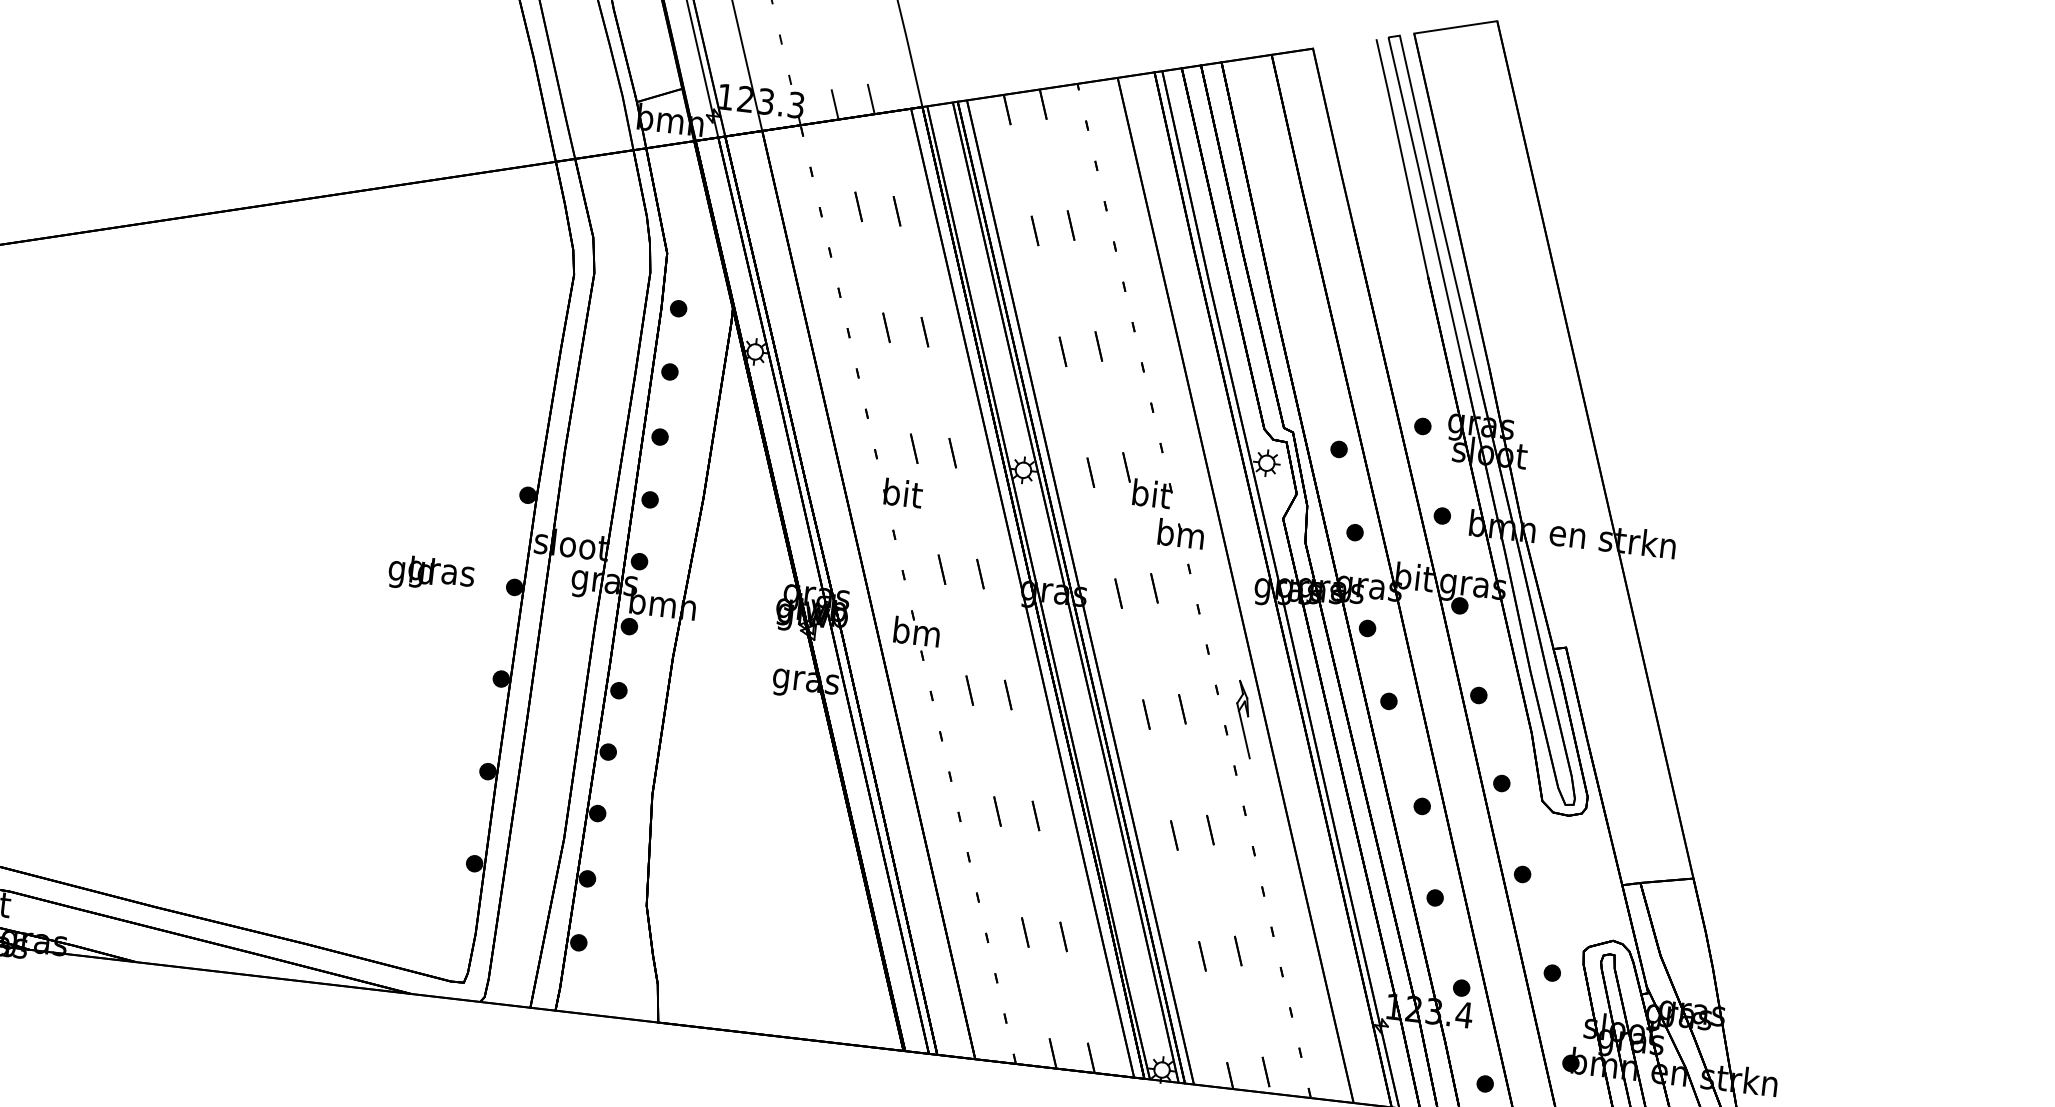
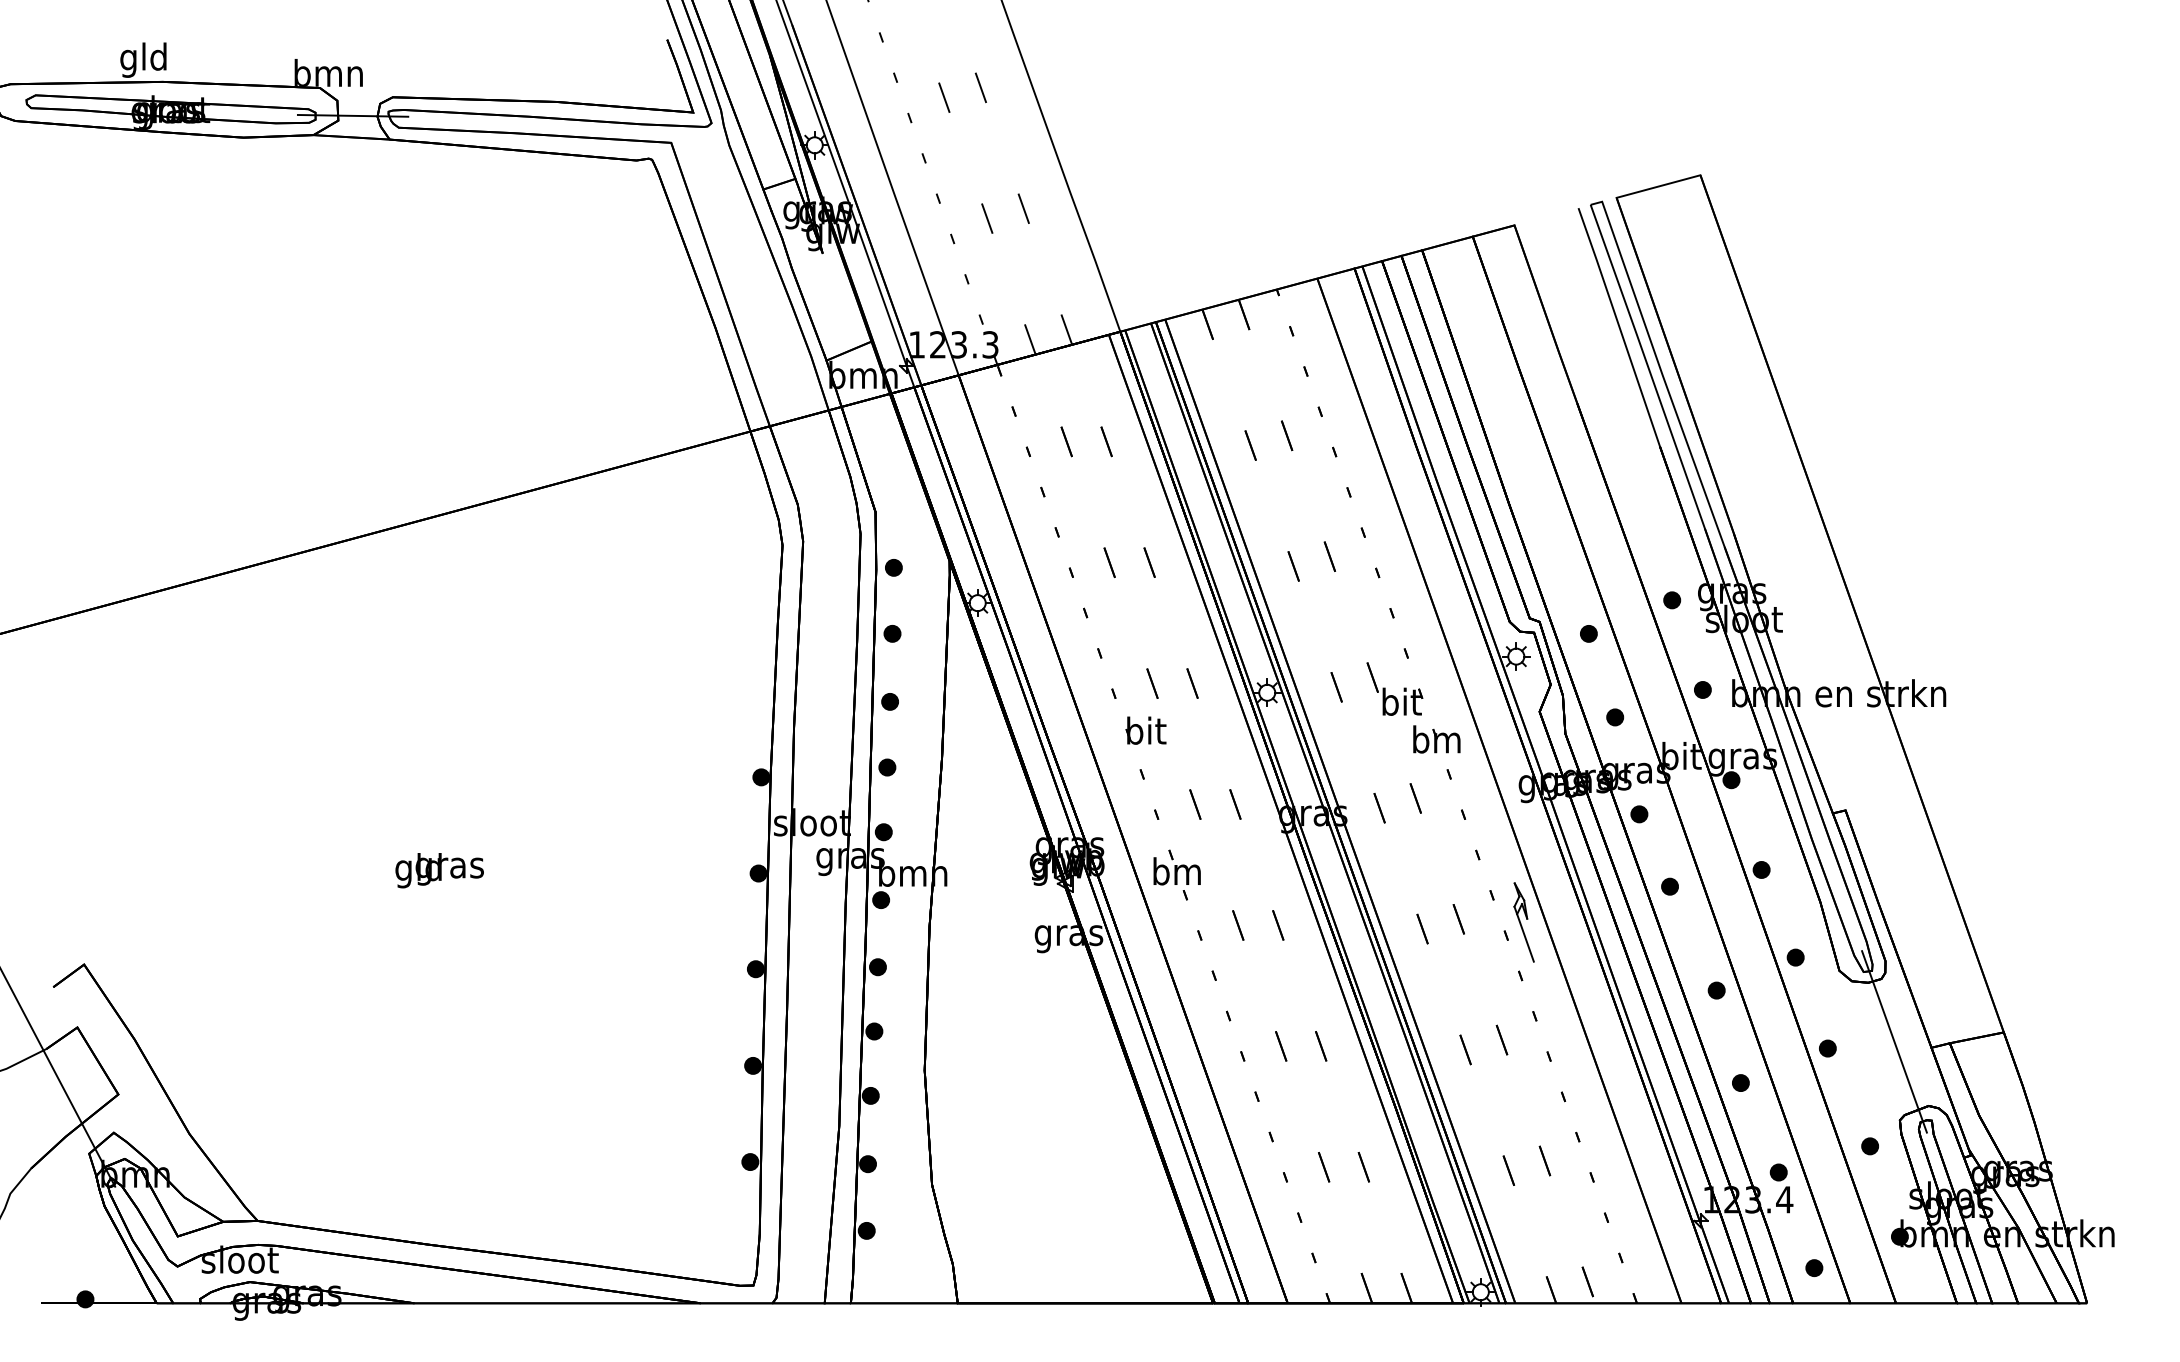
text: (431, 574) -> (439, 870), moved
line: (1587, 875) -> (1894, 1041), added

